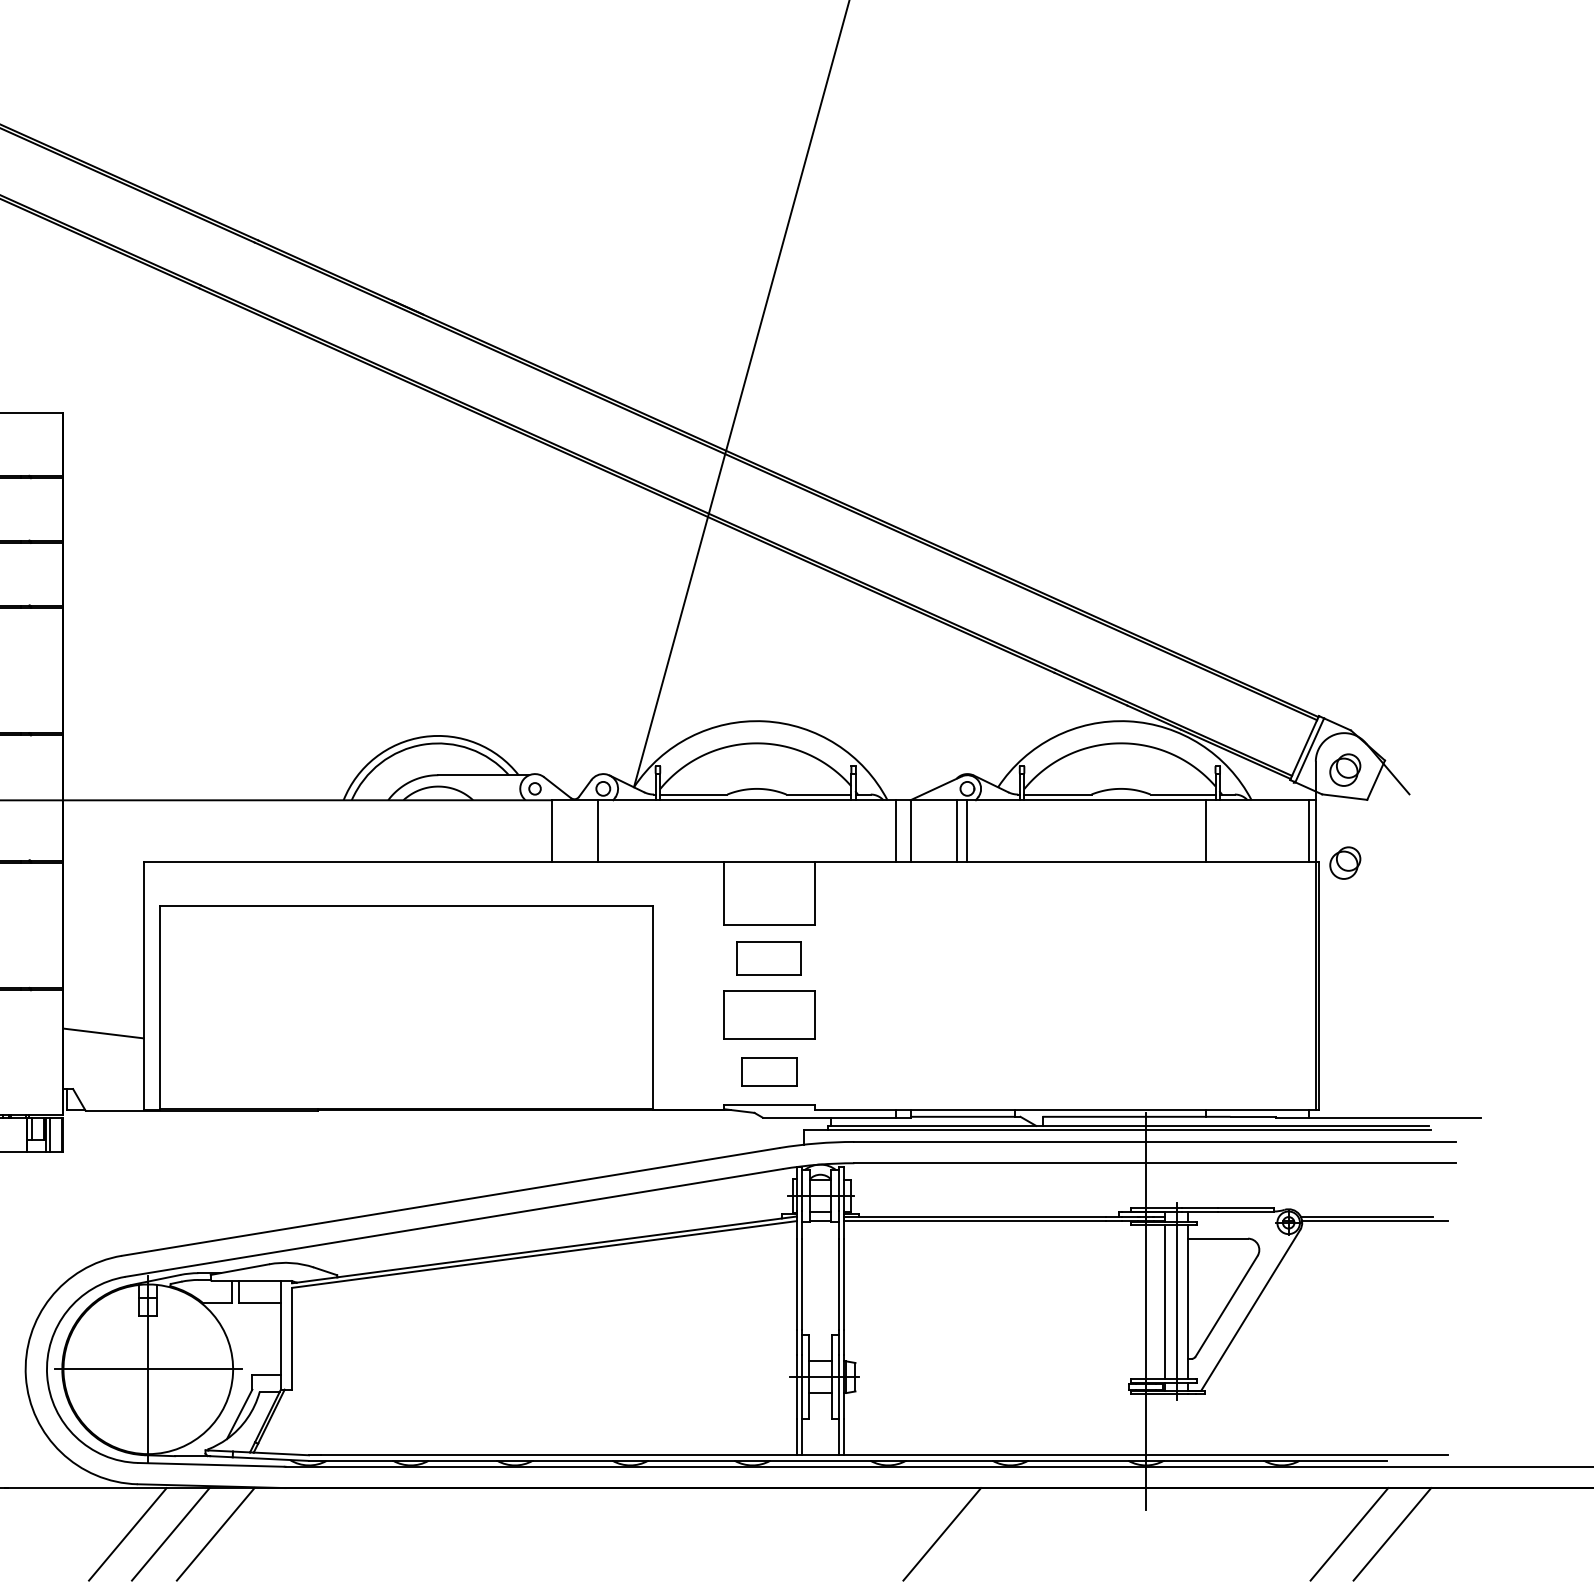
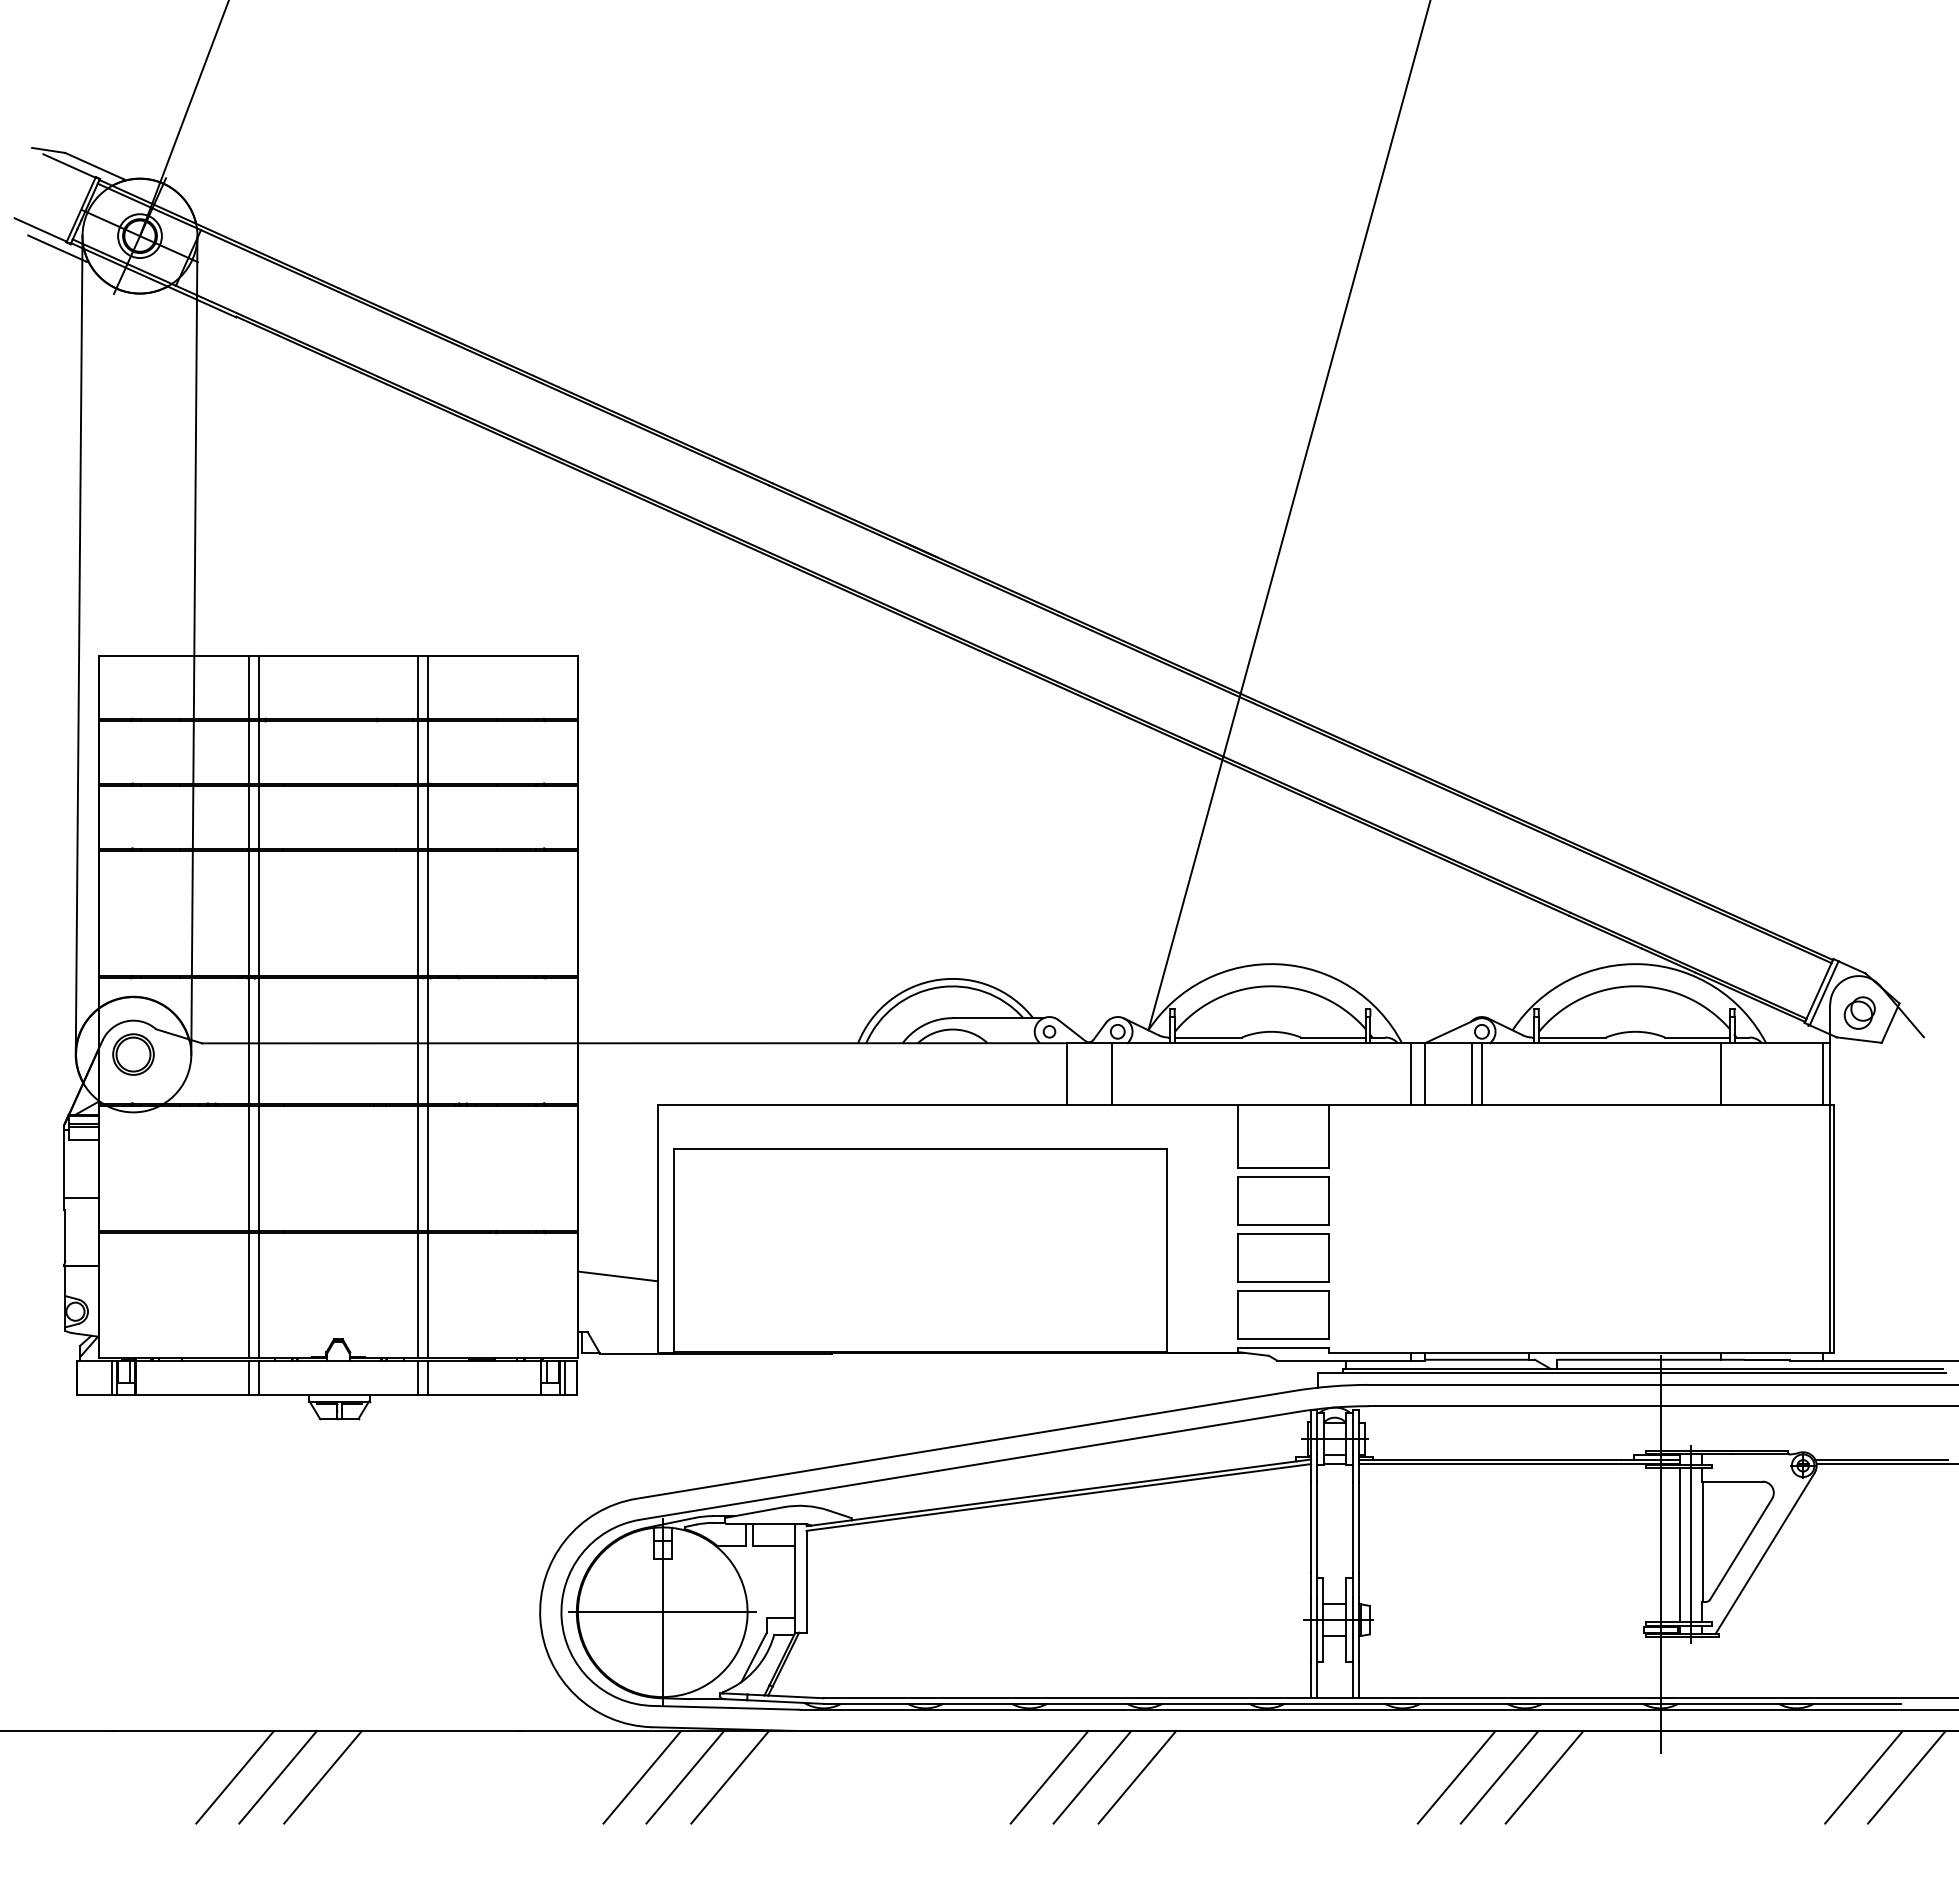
part: (1345, 862) -> (1859, 1105), removed
part: (769, 957) -> (1283, 1200), size x1.43
part: (769, 1071) -> (1283, 1314), size x1.67
line: (535, 1534) -> (1049, 1777), added
line: (578, 1534) -> (1092, 1777), added
line: (623, 1534) -> (1137, 1777), added
line: (985, 1534) -> (1499, 1777), added
line: (1030, 1534) -> (1544, 1777), added

